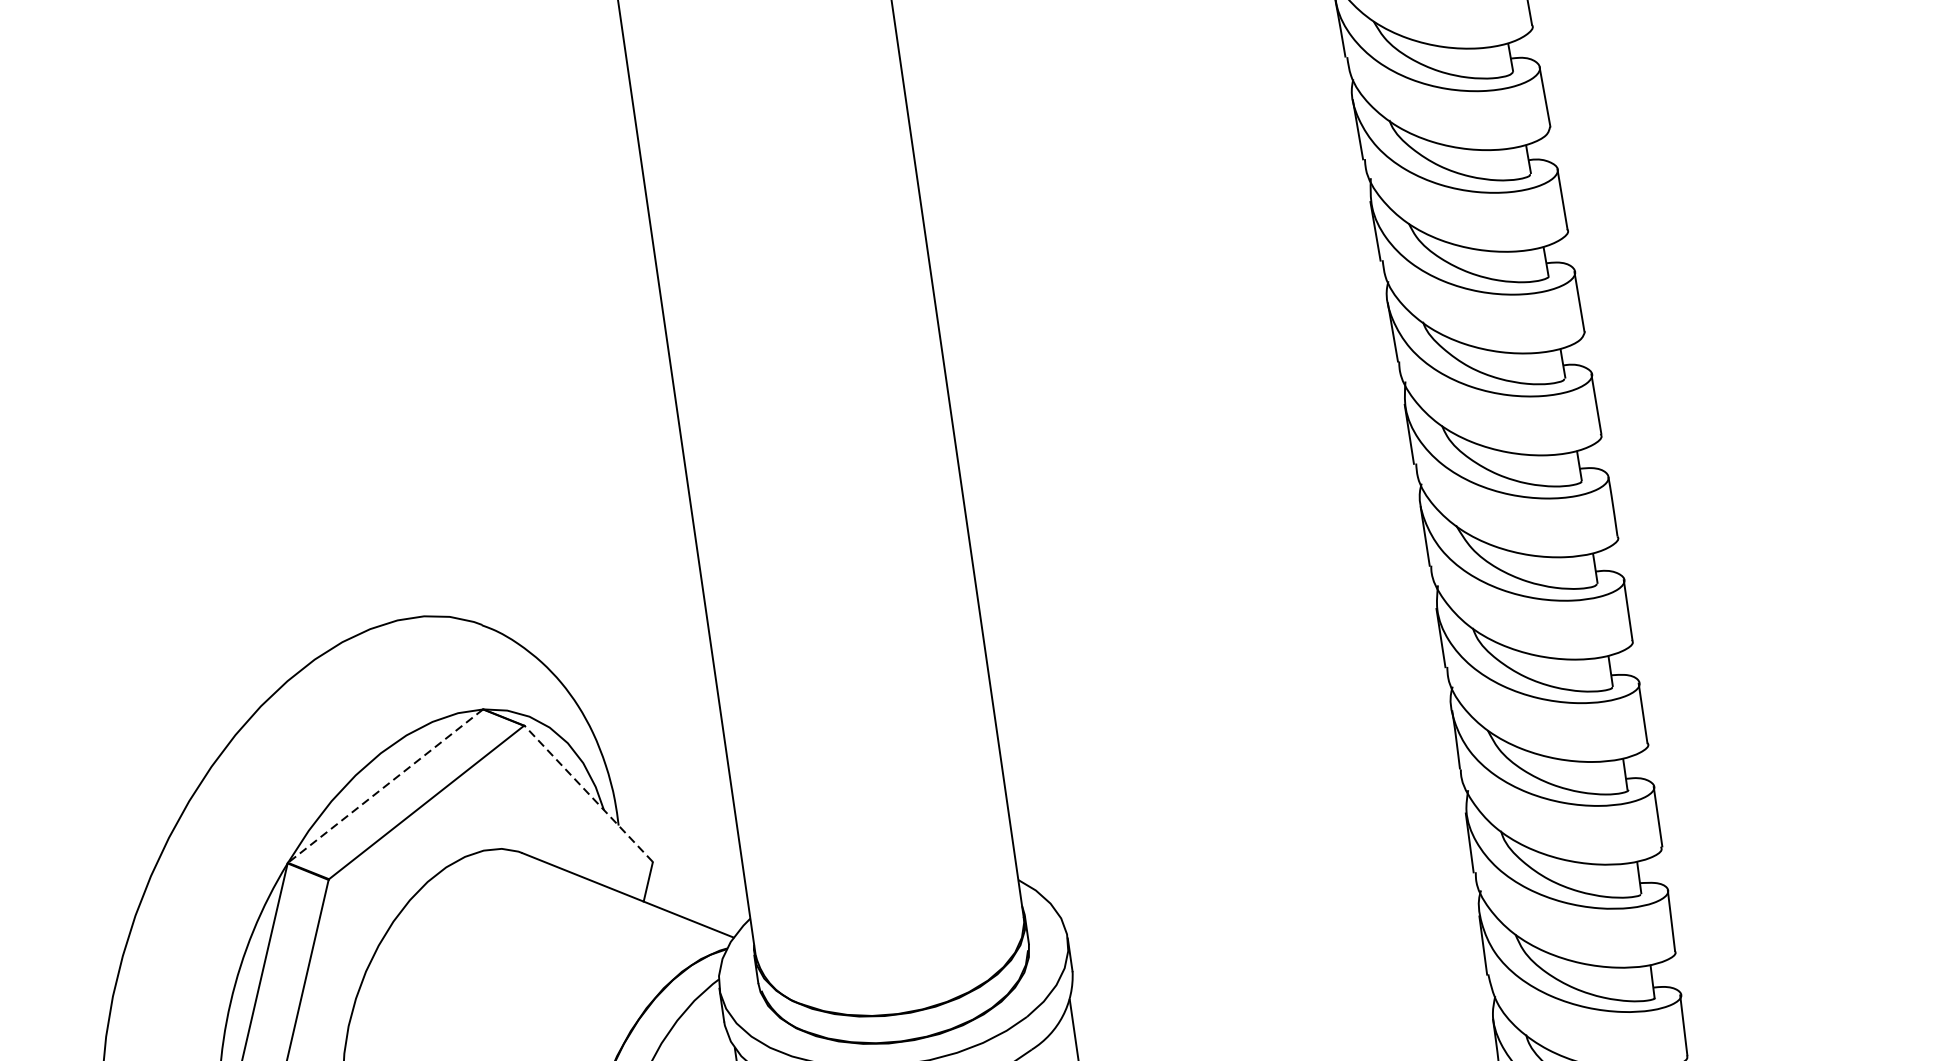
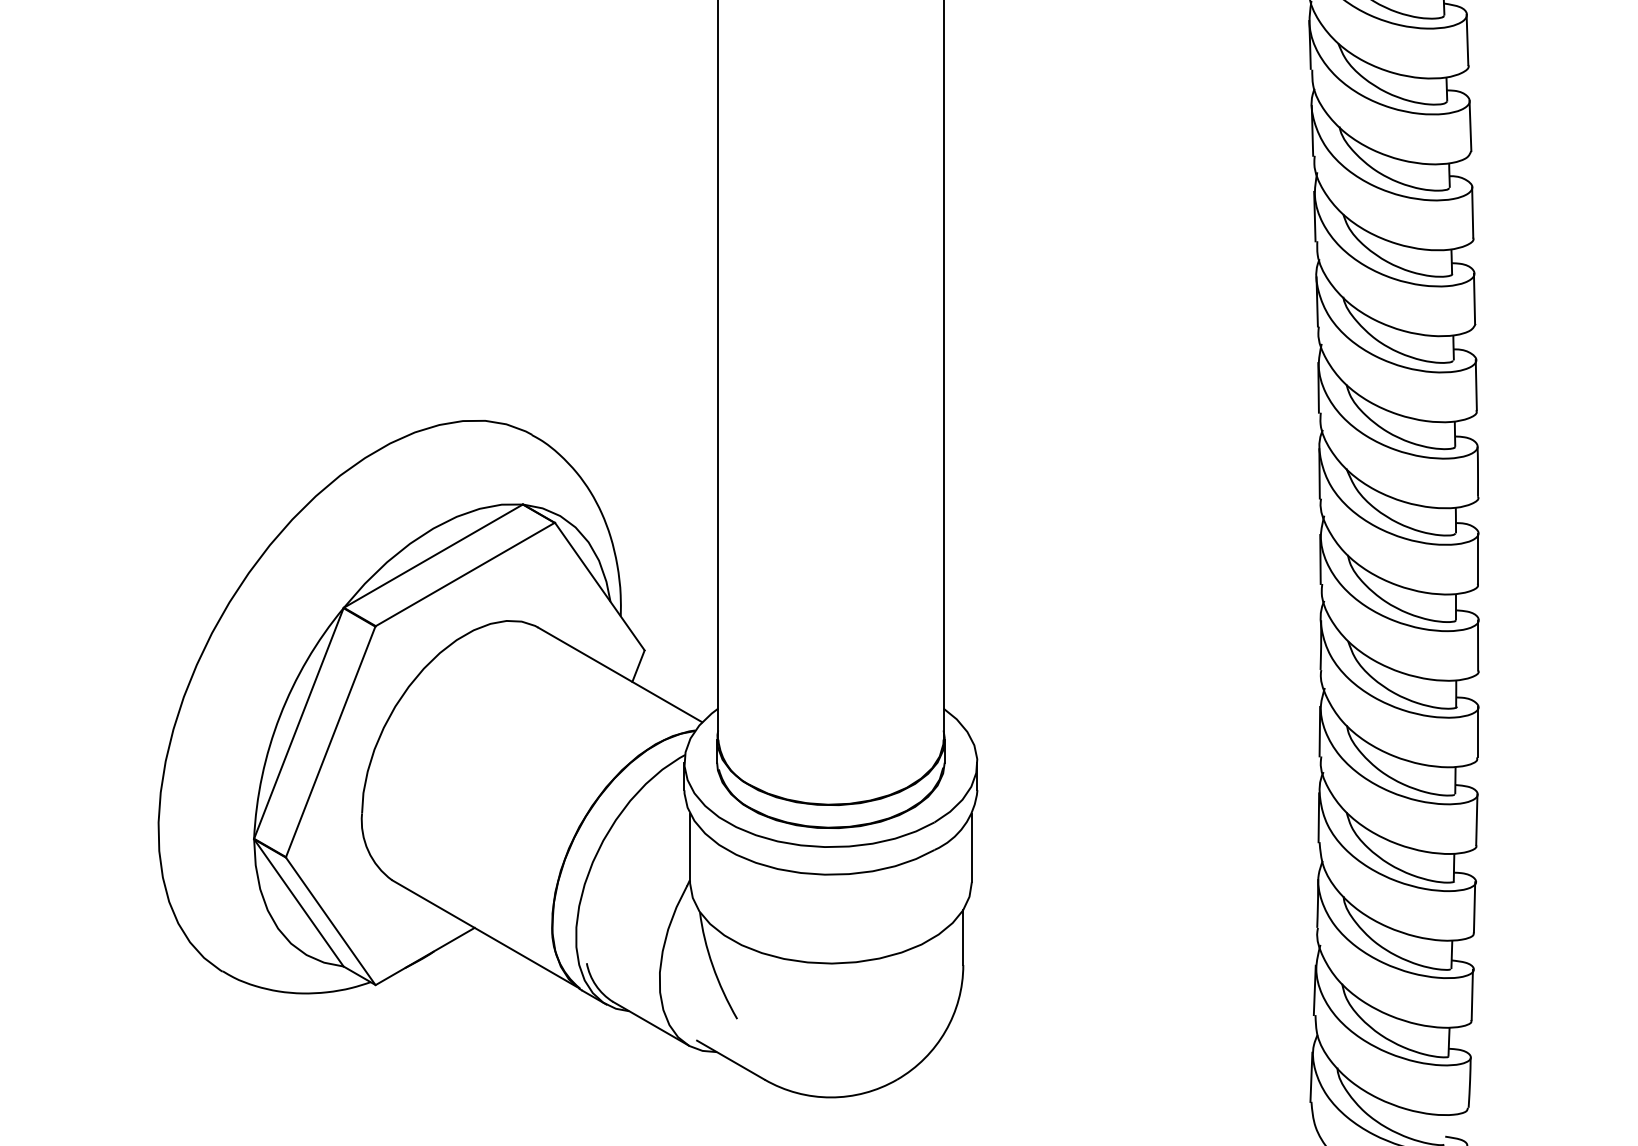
line: (384, 786) -> (432, 556), dashed -> solid
line: (588, 793) -> (599, 586), dashed -> solid

